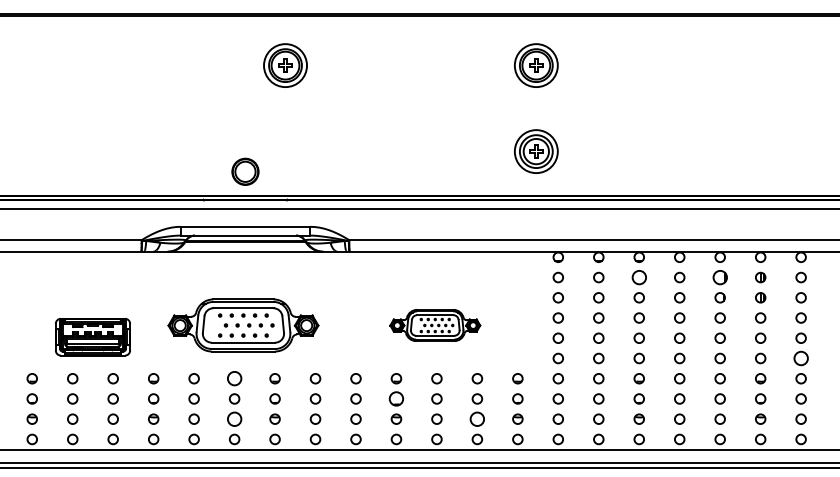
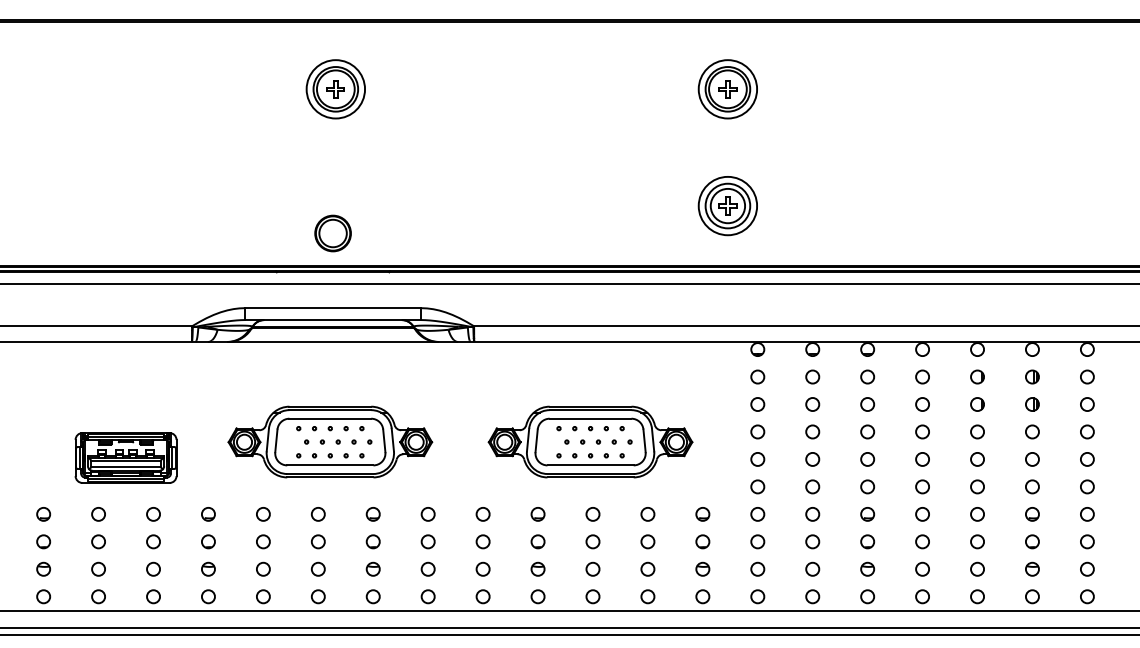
part: (285, 65) -> (335, 89), moved
circle: (638, 277) -> (866, 376), size x0.71
part: (719, 277) -> (976, 376), size x0.71
part: (435, 325) -> (591, 442), size x1.67
circle: (800, 358) -> (1086, 486), size x0.71
circle: (234, 378) -> (318, 514), size x0.71
part: (396, 398) -> (538, 541), size x0.71
circle: (234, 418) -> (318, 568), size x0.71
circle: (477, 418) -> (648, 568), size x0.71

